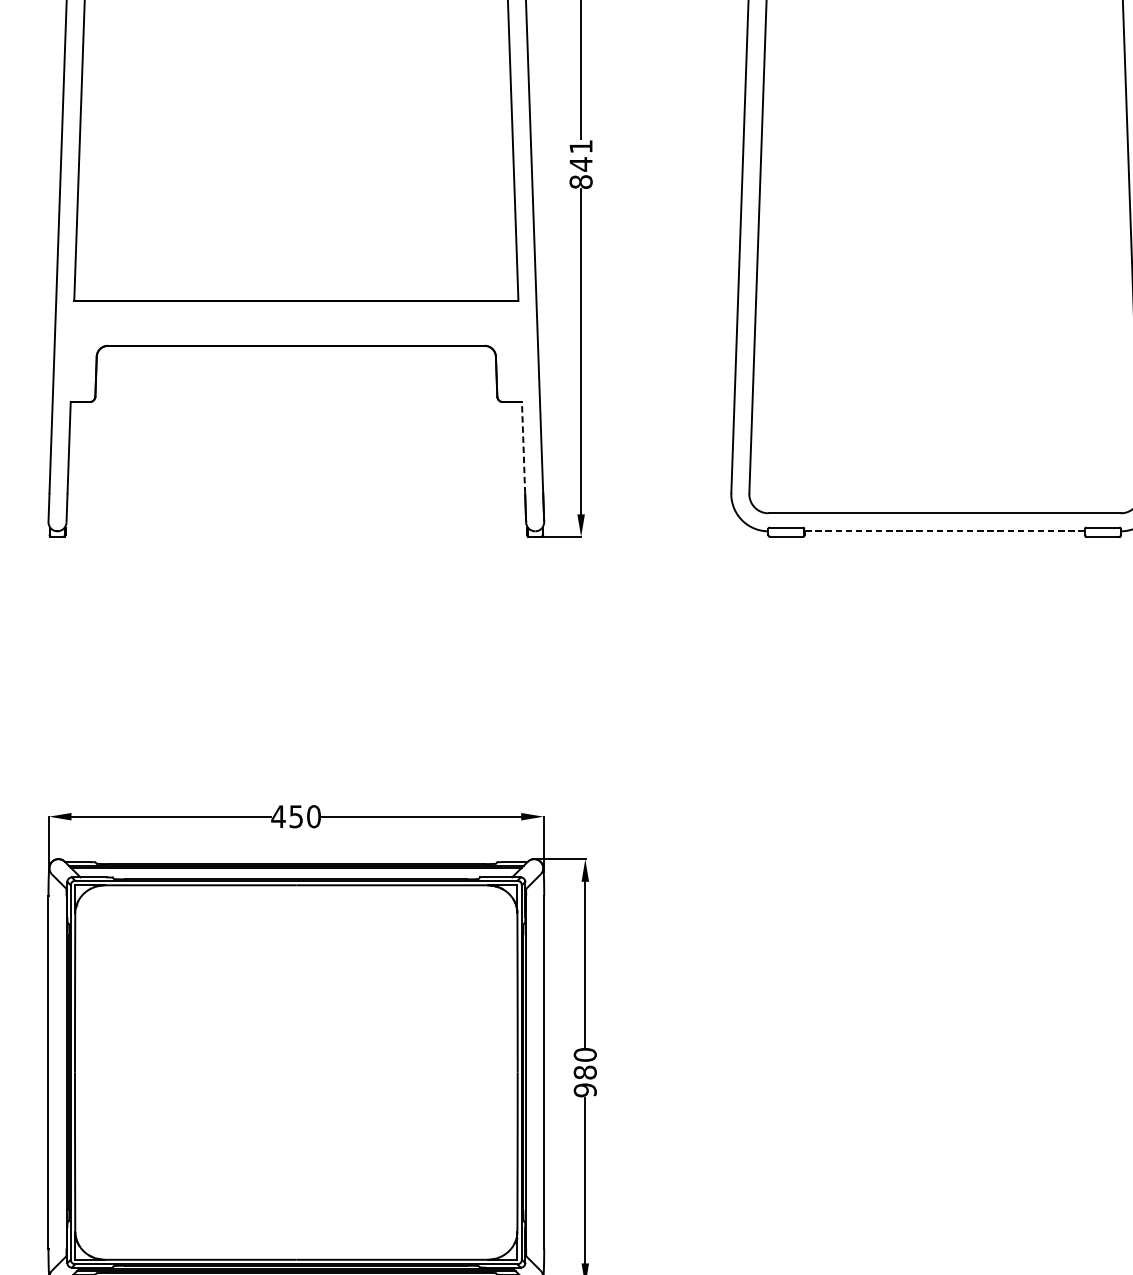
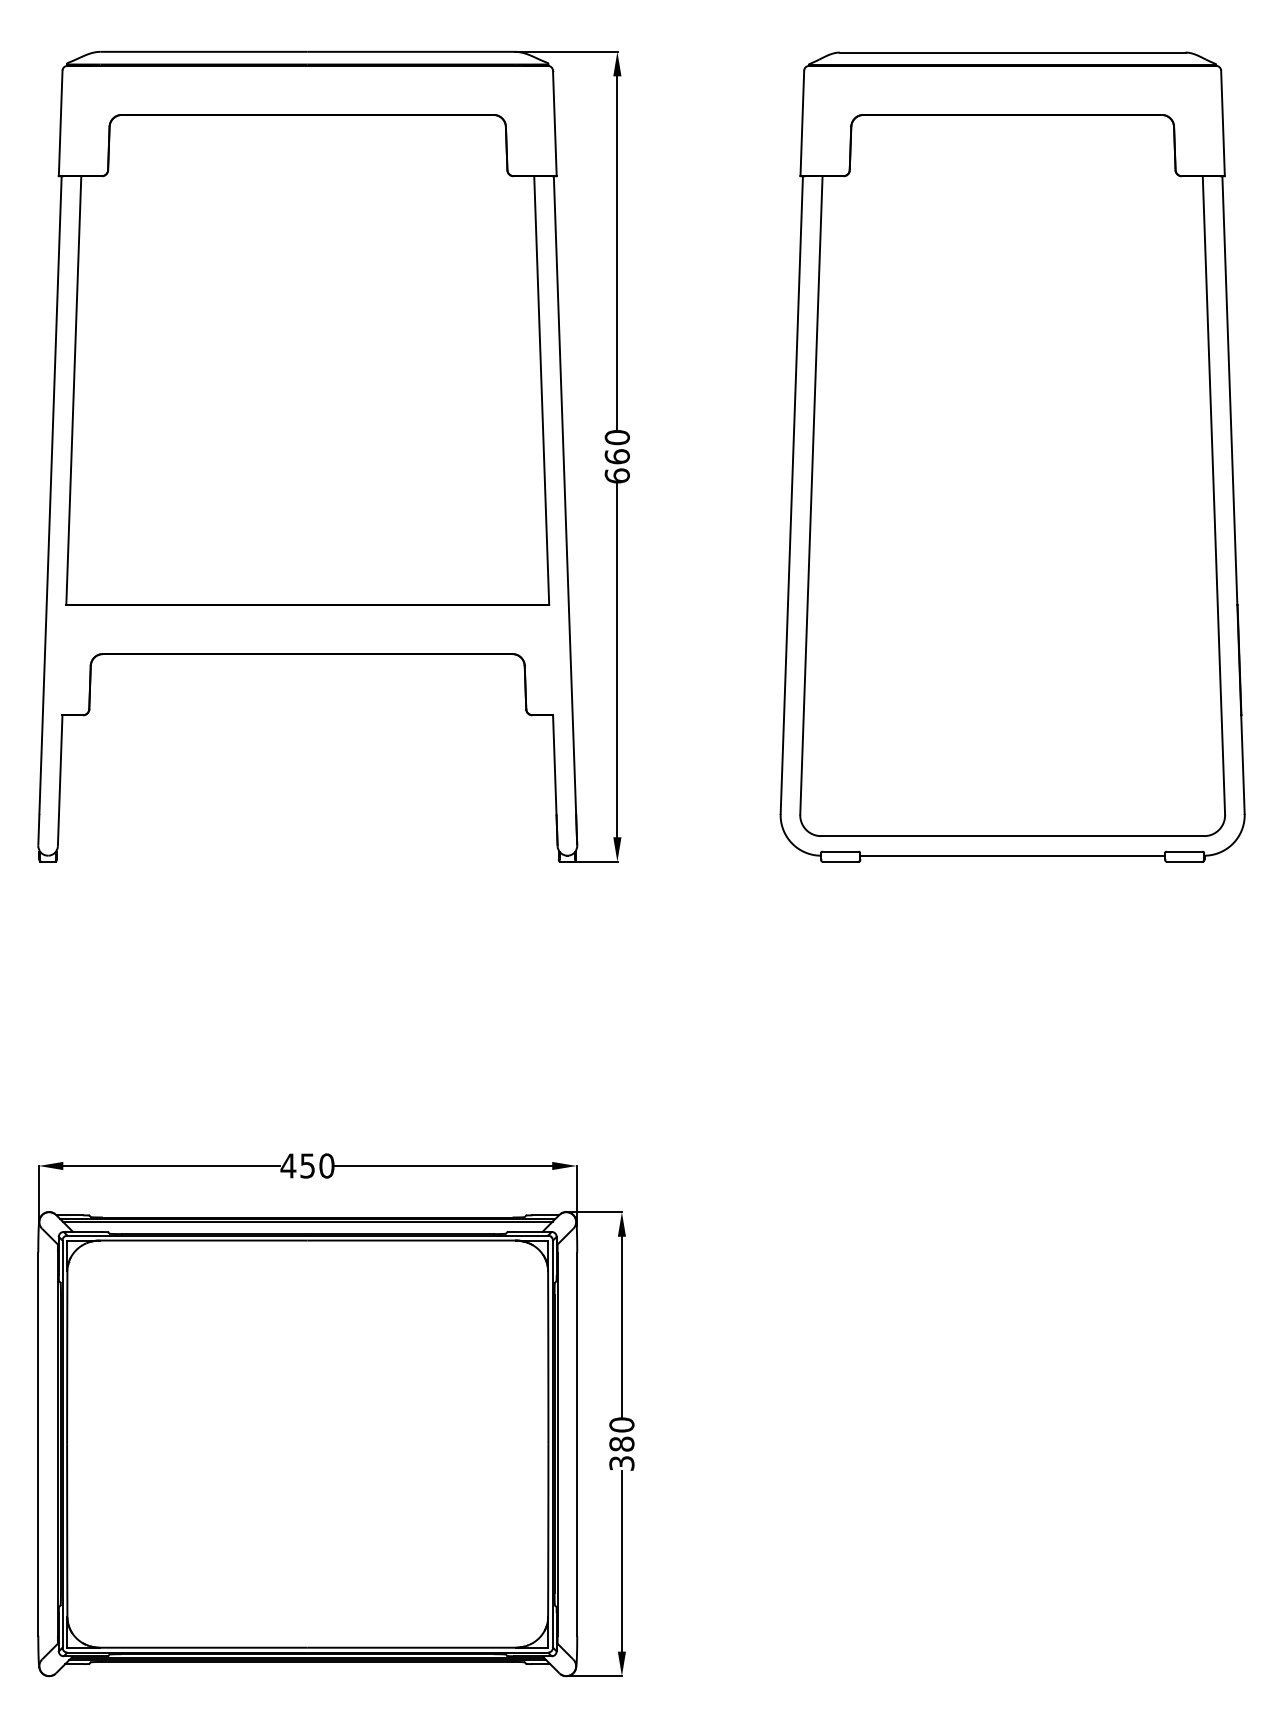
text: (580, 164) -> (616, 456), 841 -> 660
line: (523, 447) -> (554, 764), dashed -> solid
line: (944, 531) -> (1012, 855), dashed -> solid
text: (584, 1090) -> (621, 1463), 980 -> 380

